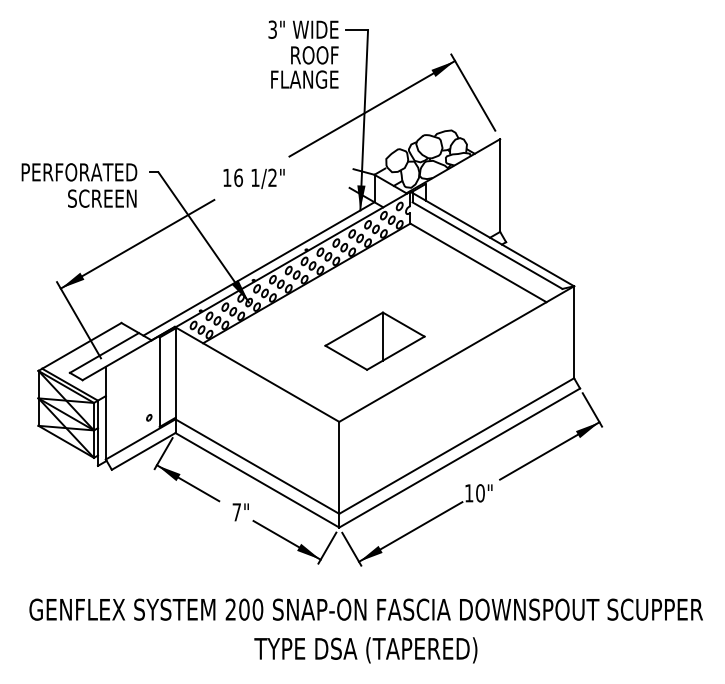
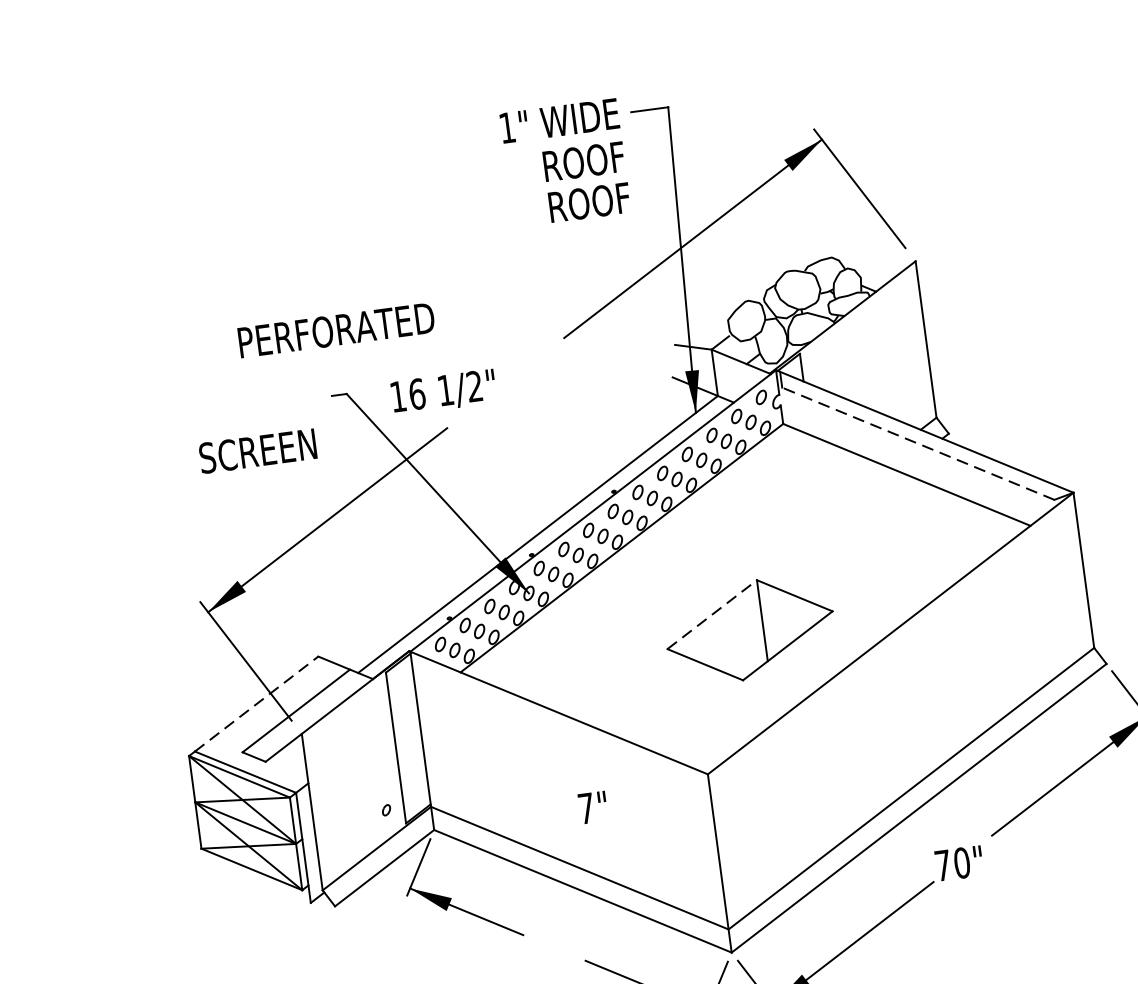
text: (272, 29) -> (506, 127), 3" -> 1"
text: (304, 79) -> (572, 204), FLANGE -> ROOF
text: (79, 172) -> (336, 330), moved
text: (253, 178) -> (442, 391), moved
line: (487, 245) -> (918, 443), solid -> dashed
line: (354, 328) -> (712, 613), solid -> dashed
line: (81, 345) -> (255, 703), solid -> dashed
text: (469, 493) -> (943, 865), 10" -> 70"
text: (240, 512) -> (592, 807), moved

